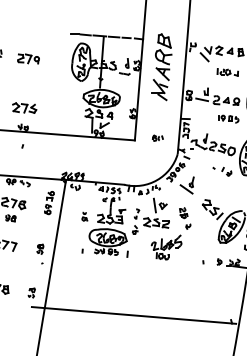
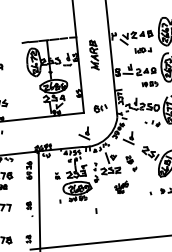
part: (161, 67) -> (93, 55), size x0.6
part: (157, 137) -> (100, 107), size x1.6
part: (129, 168) -> (83, 134), added
part: (166, 247) -> (121, 187), size x0.6
line: (127, 253) -> (96, 210), moved

